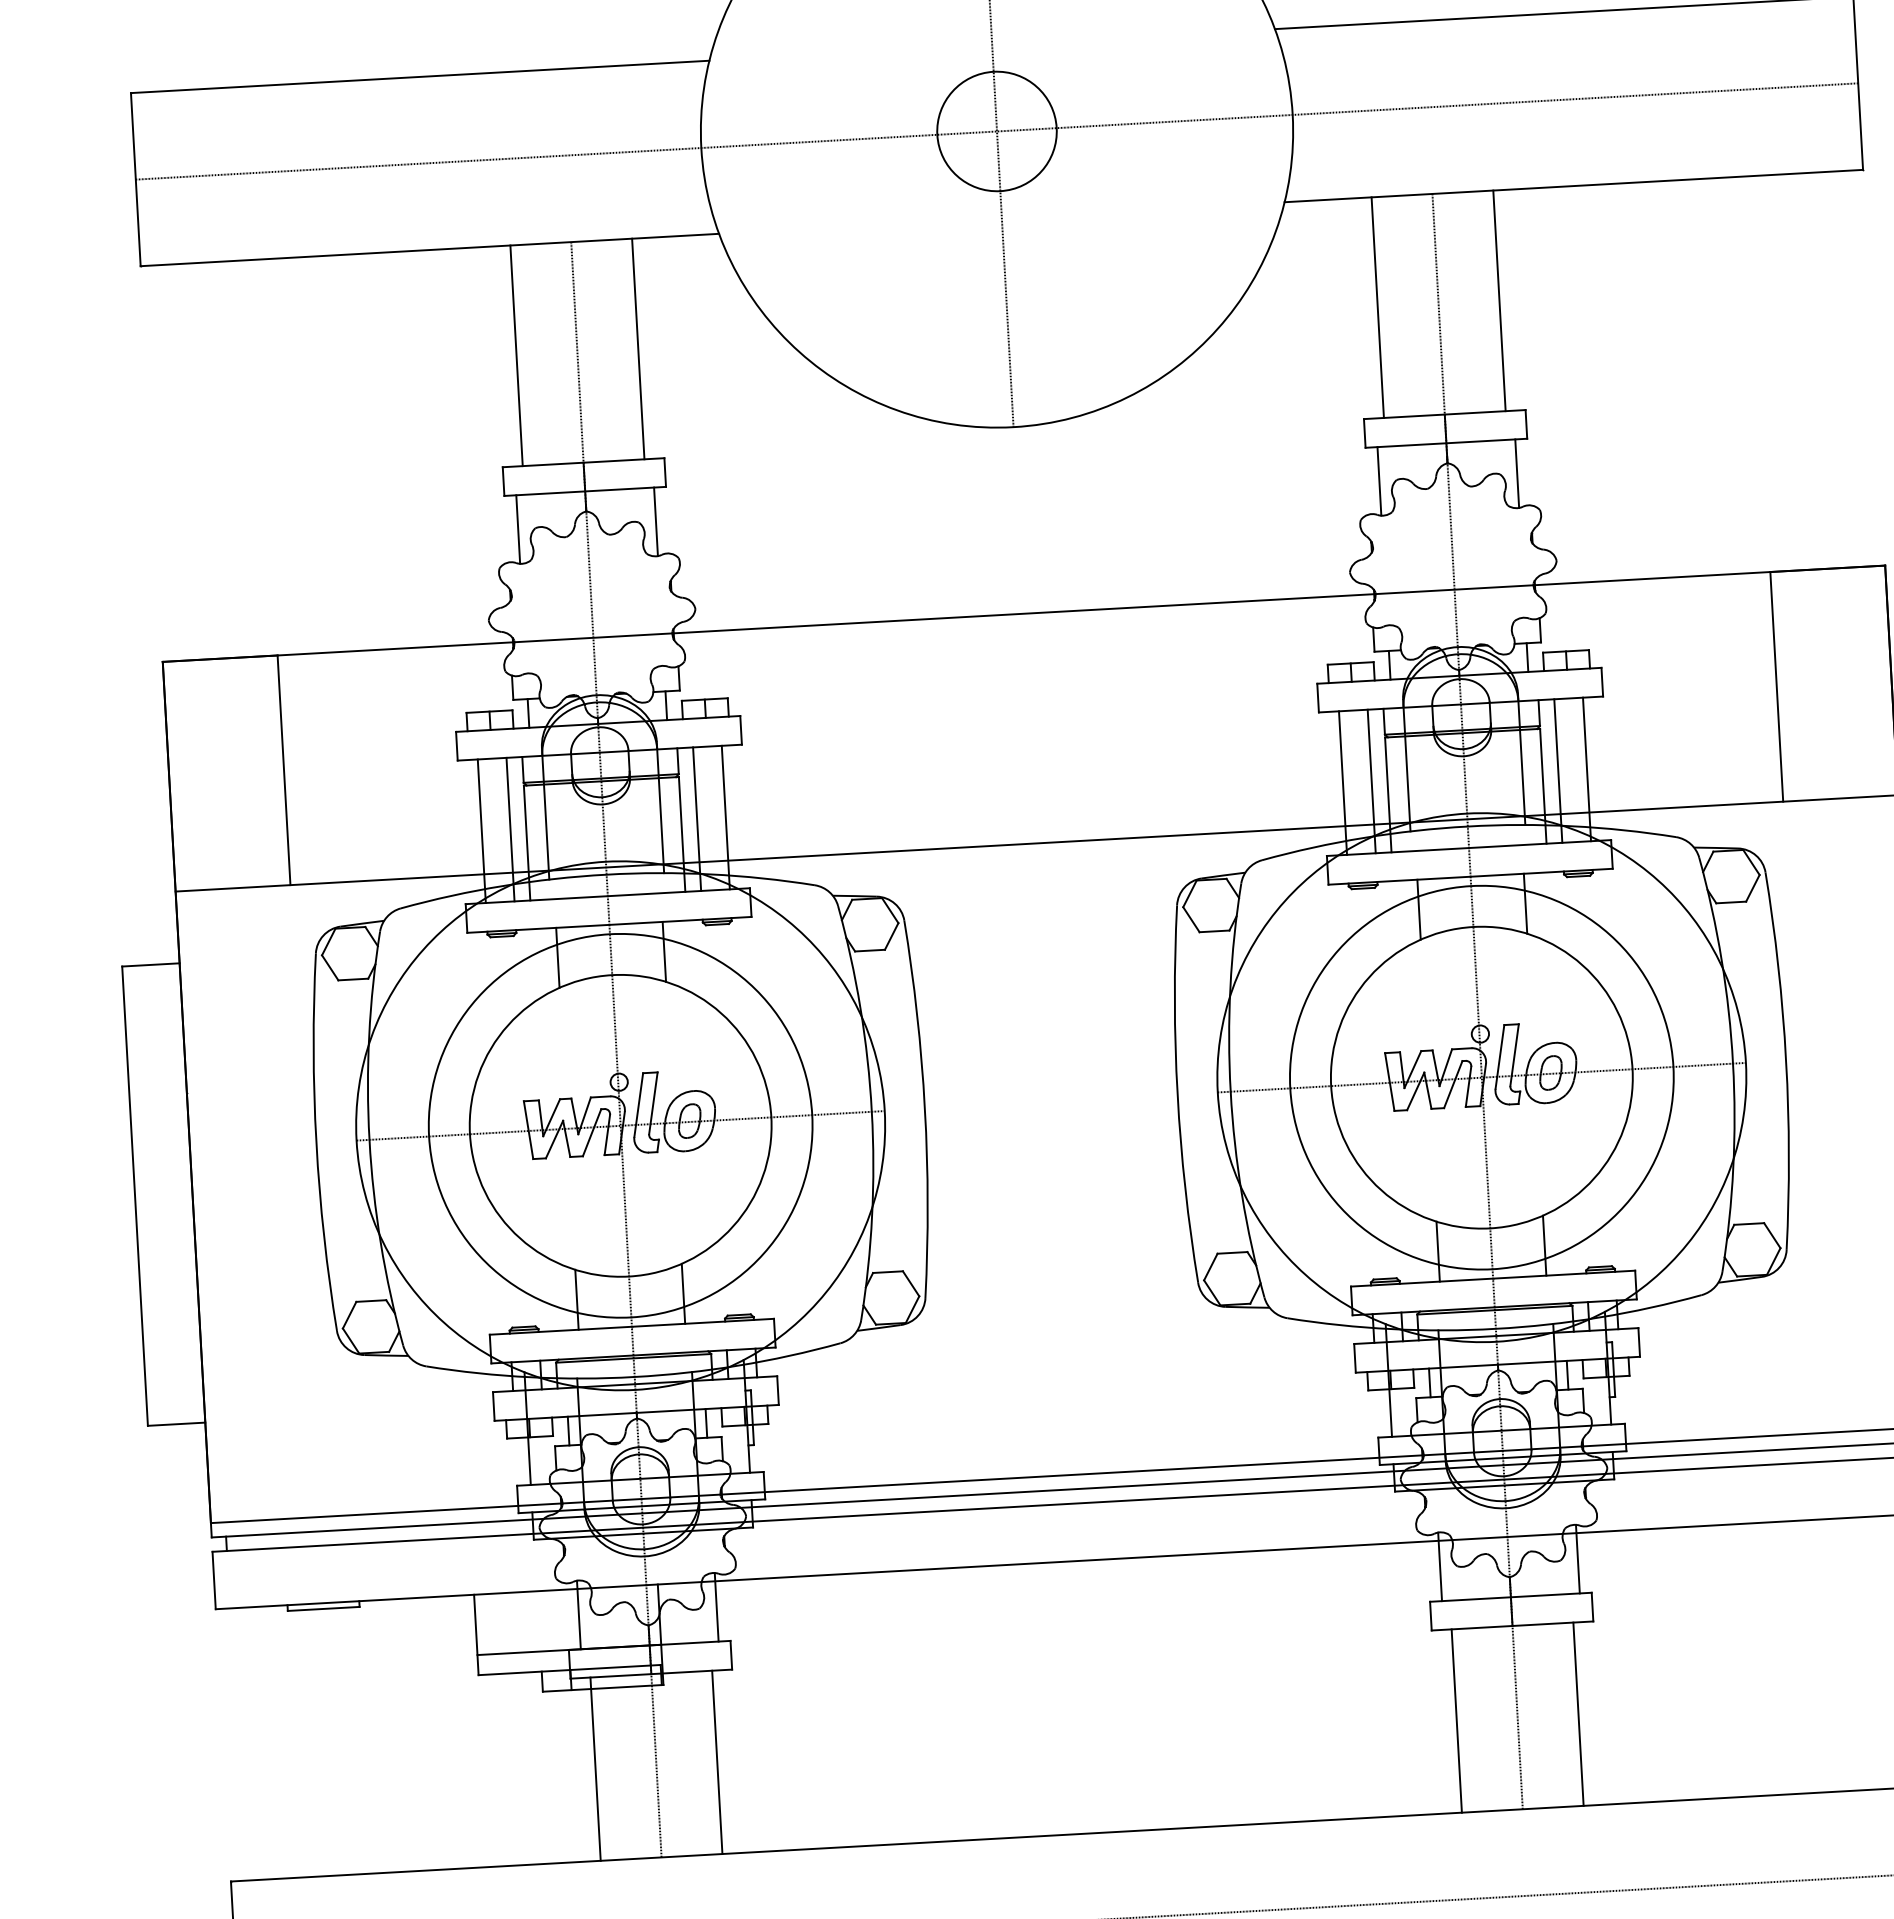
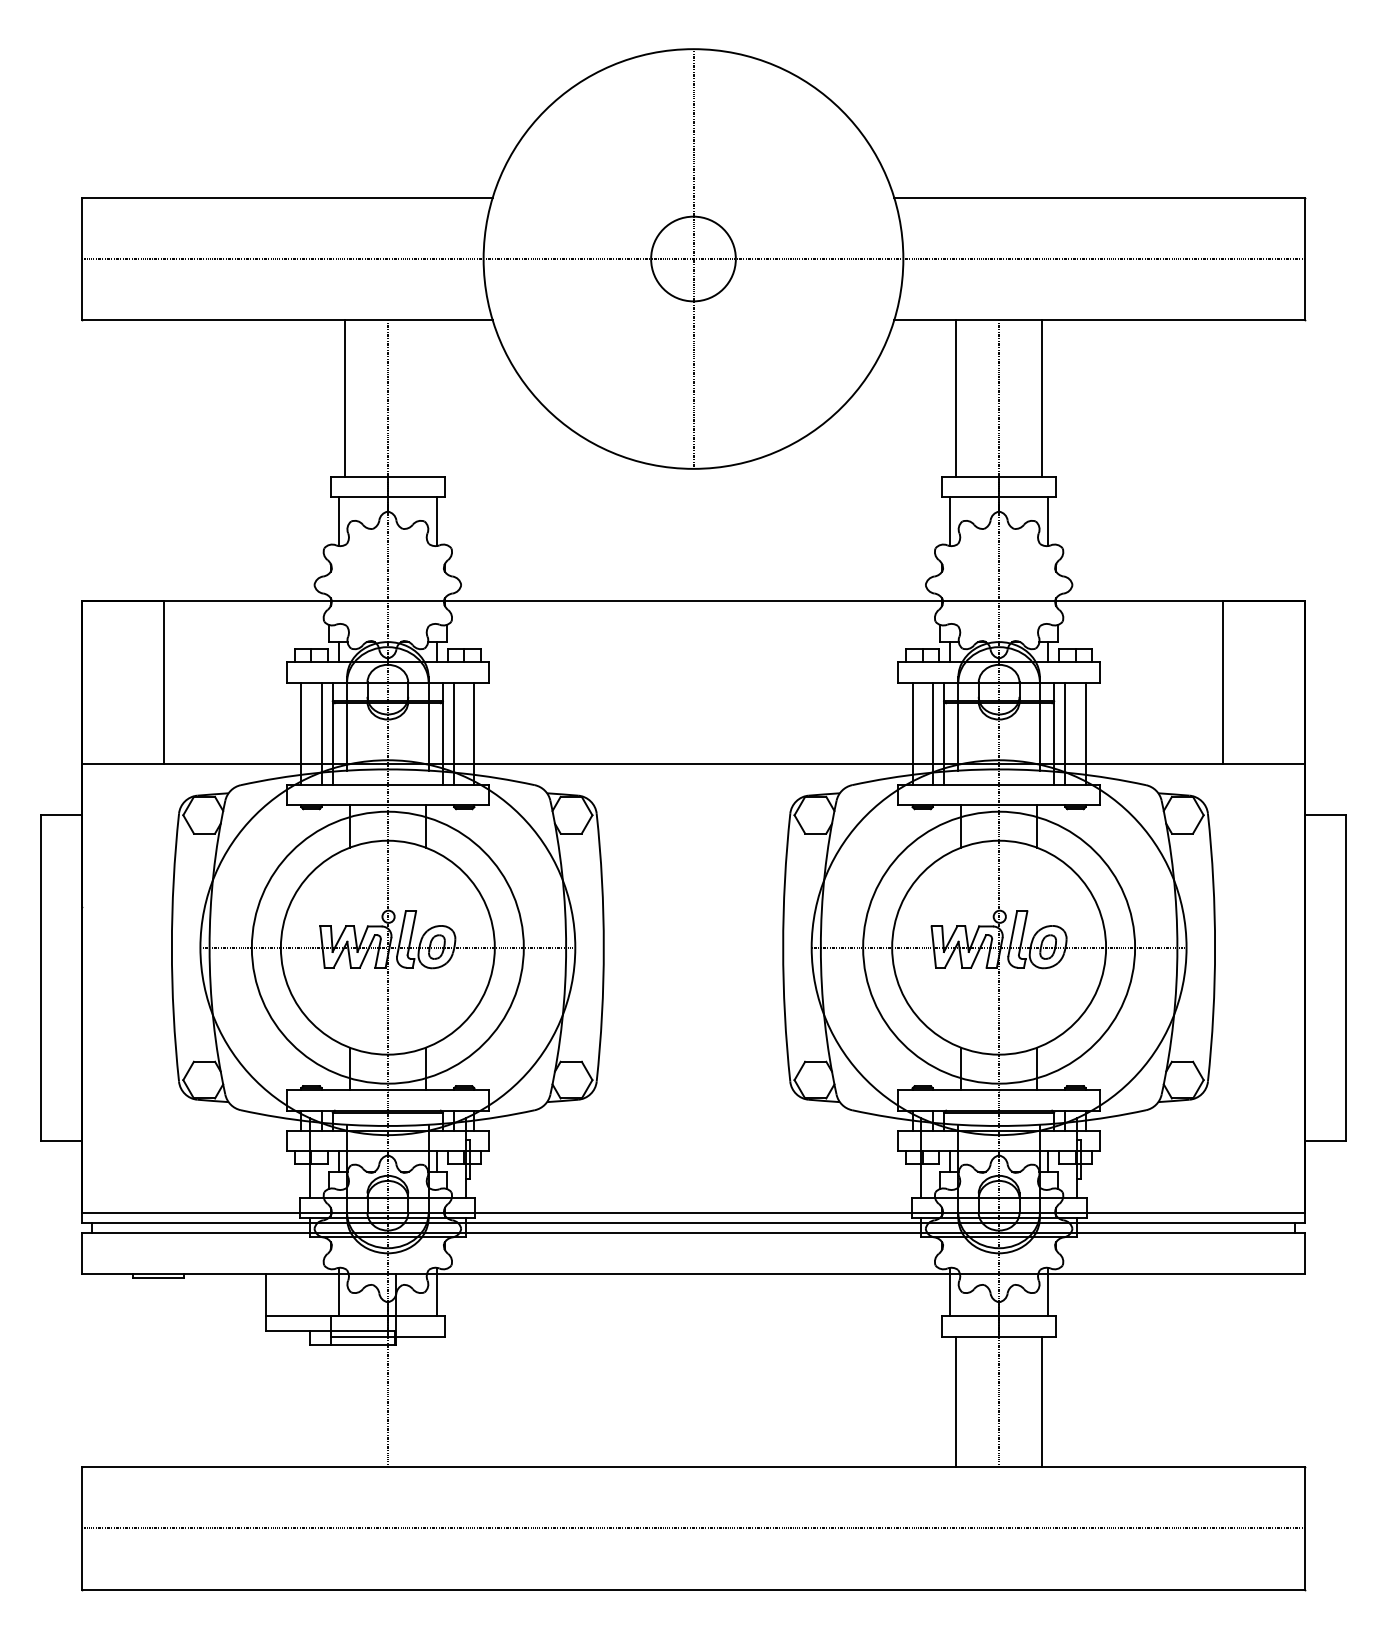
line: (638, 348) -> (431, 398), removed
line: (717, 1761) -> (431, 1401), removed
line: (595, 1768) -> (344, 1401), removed

